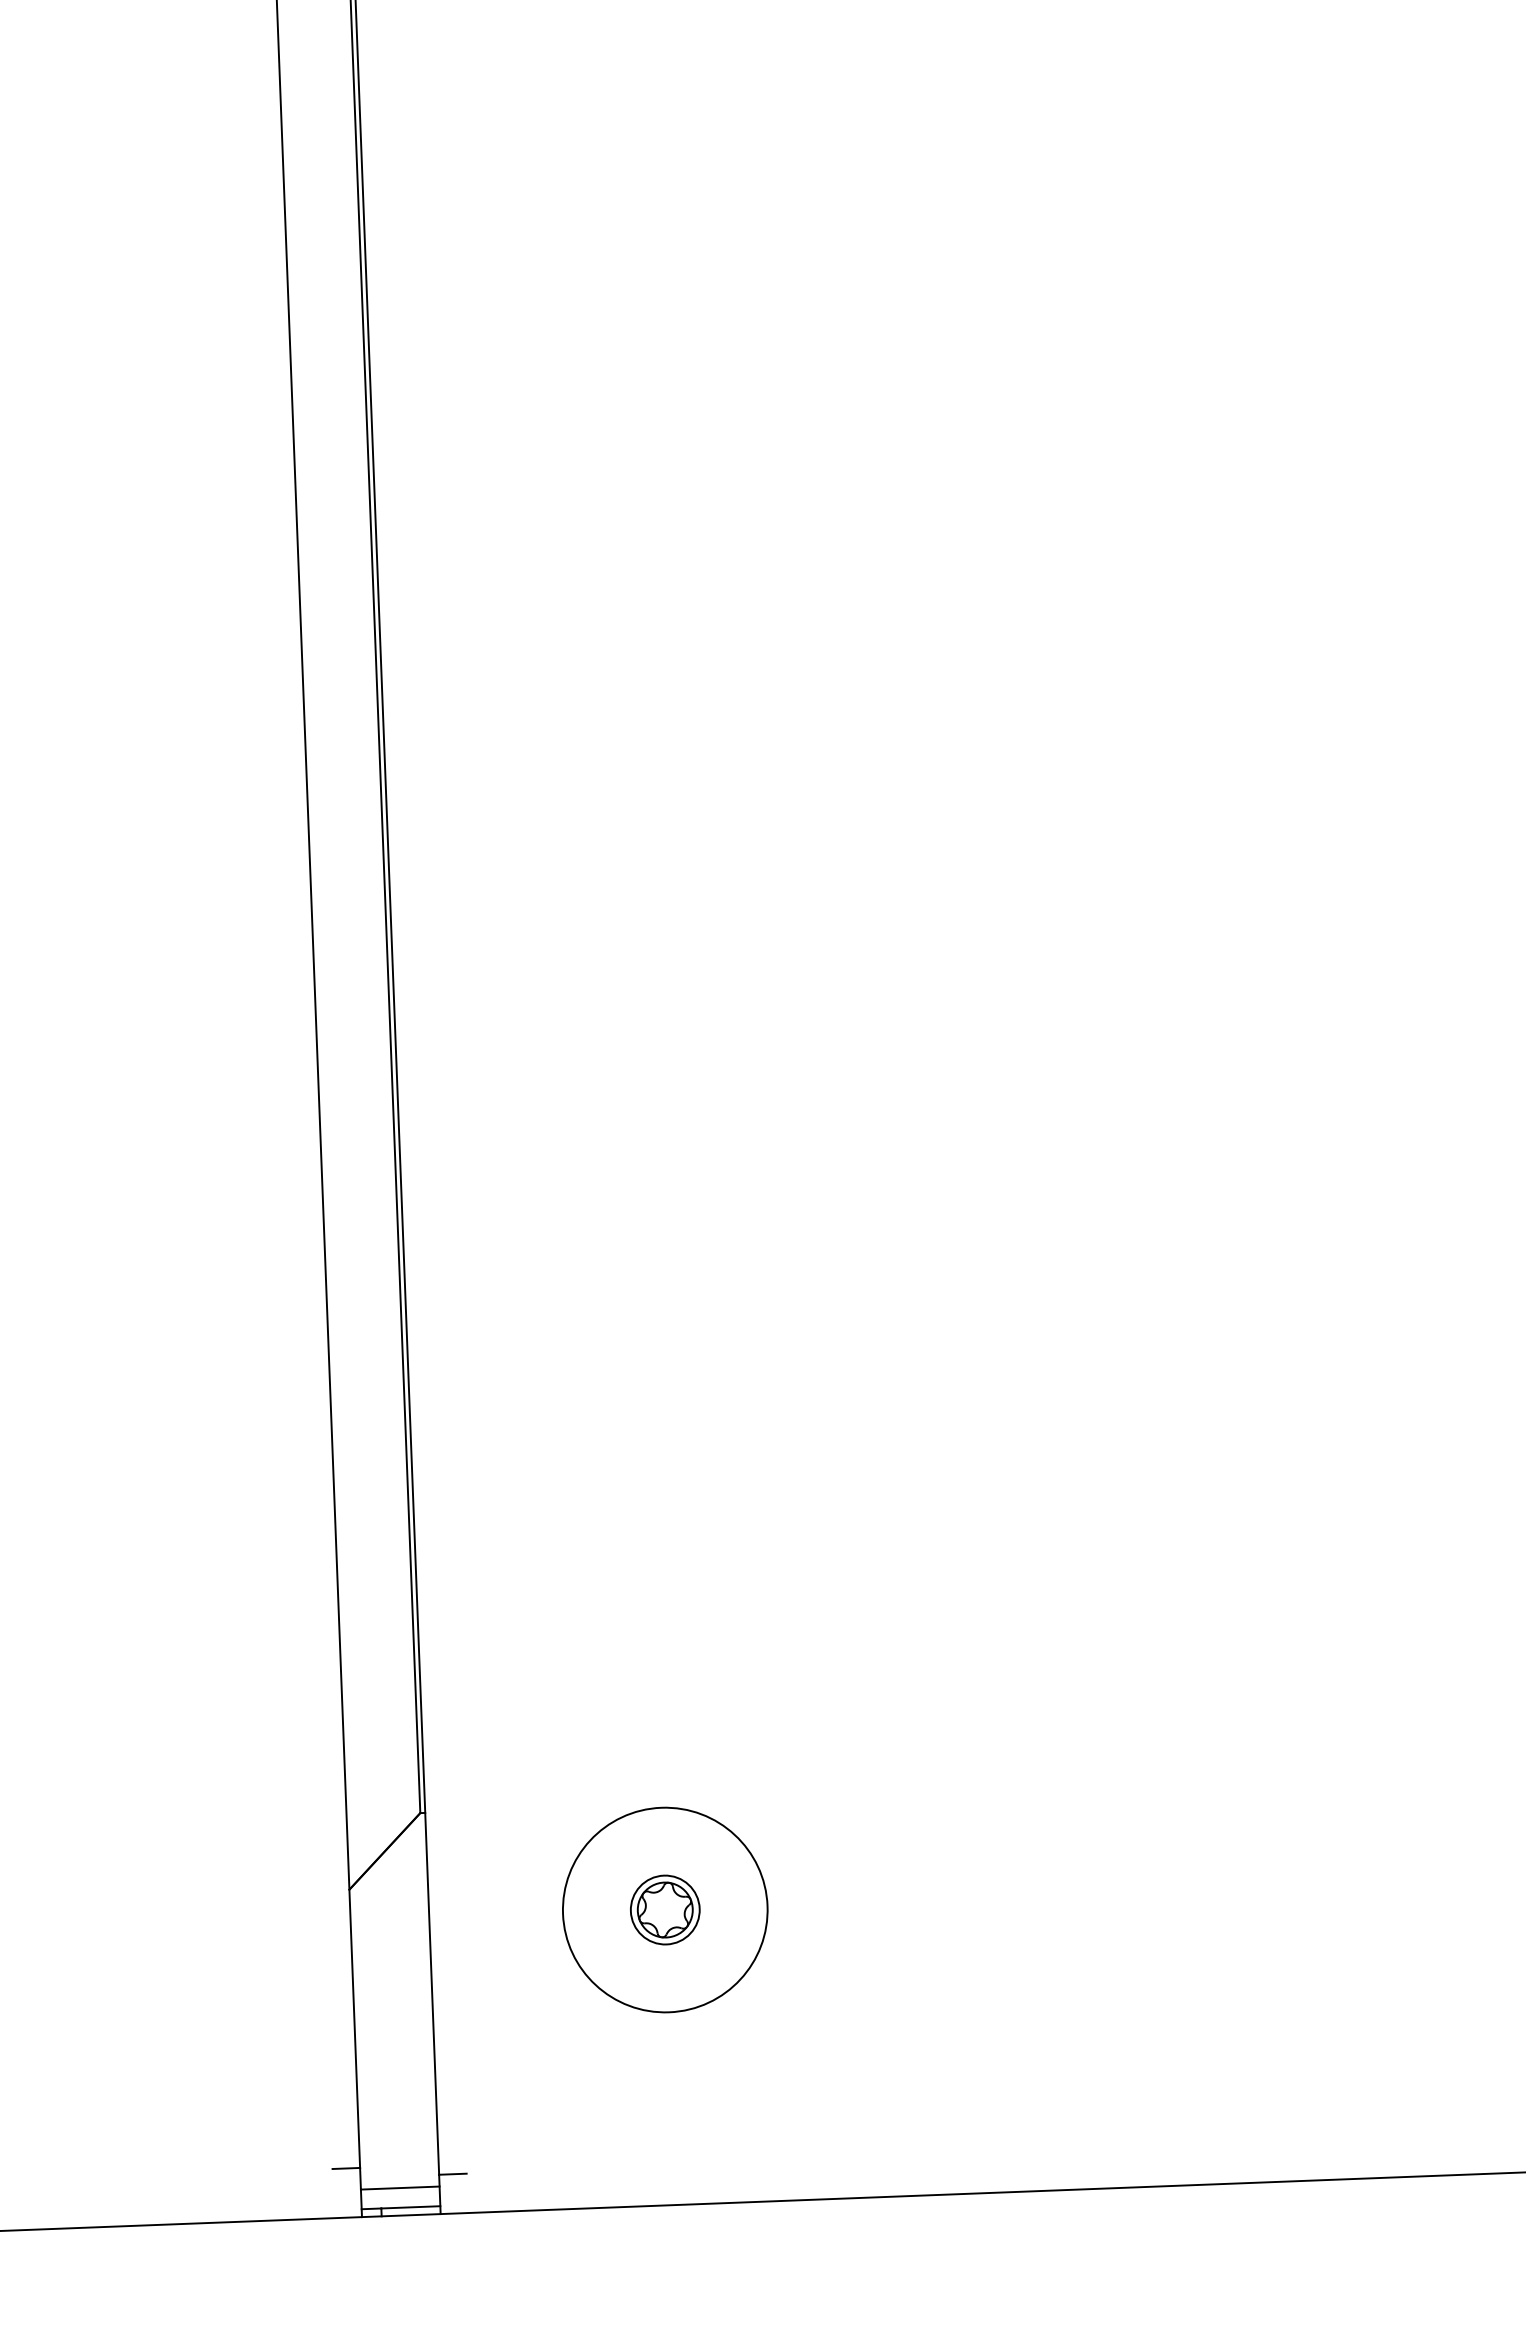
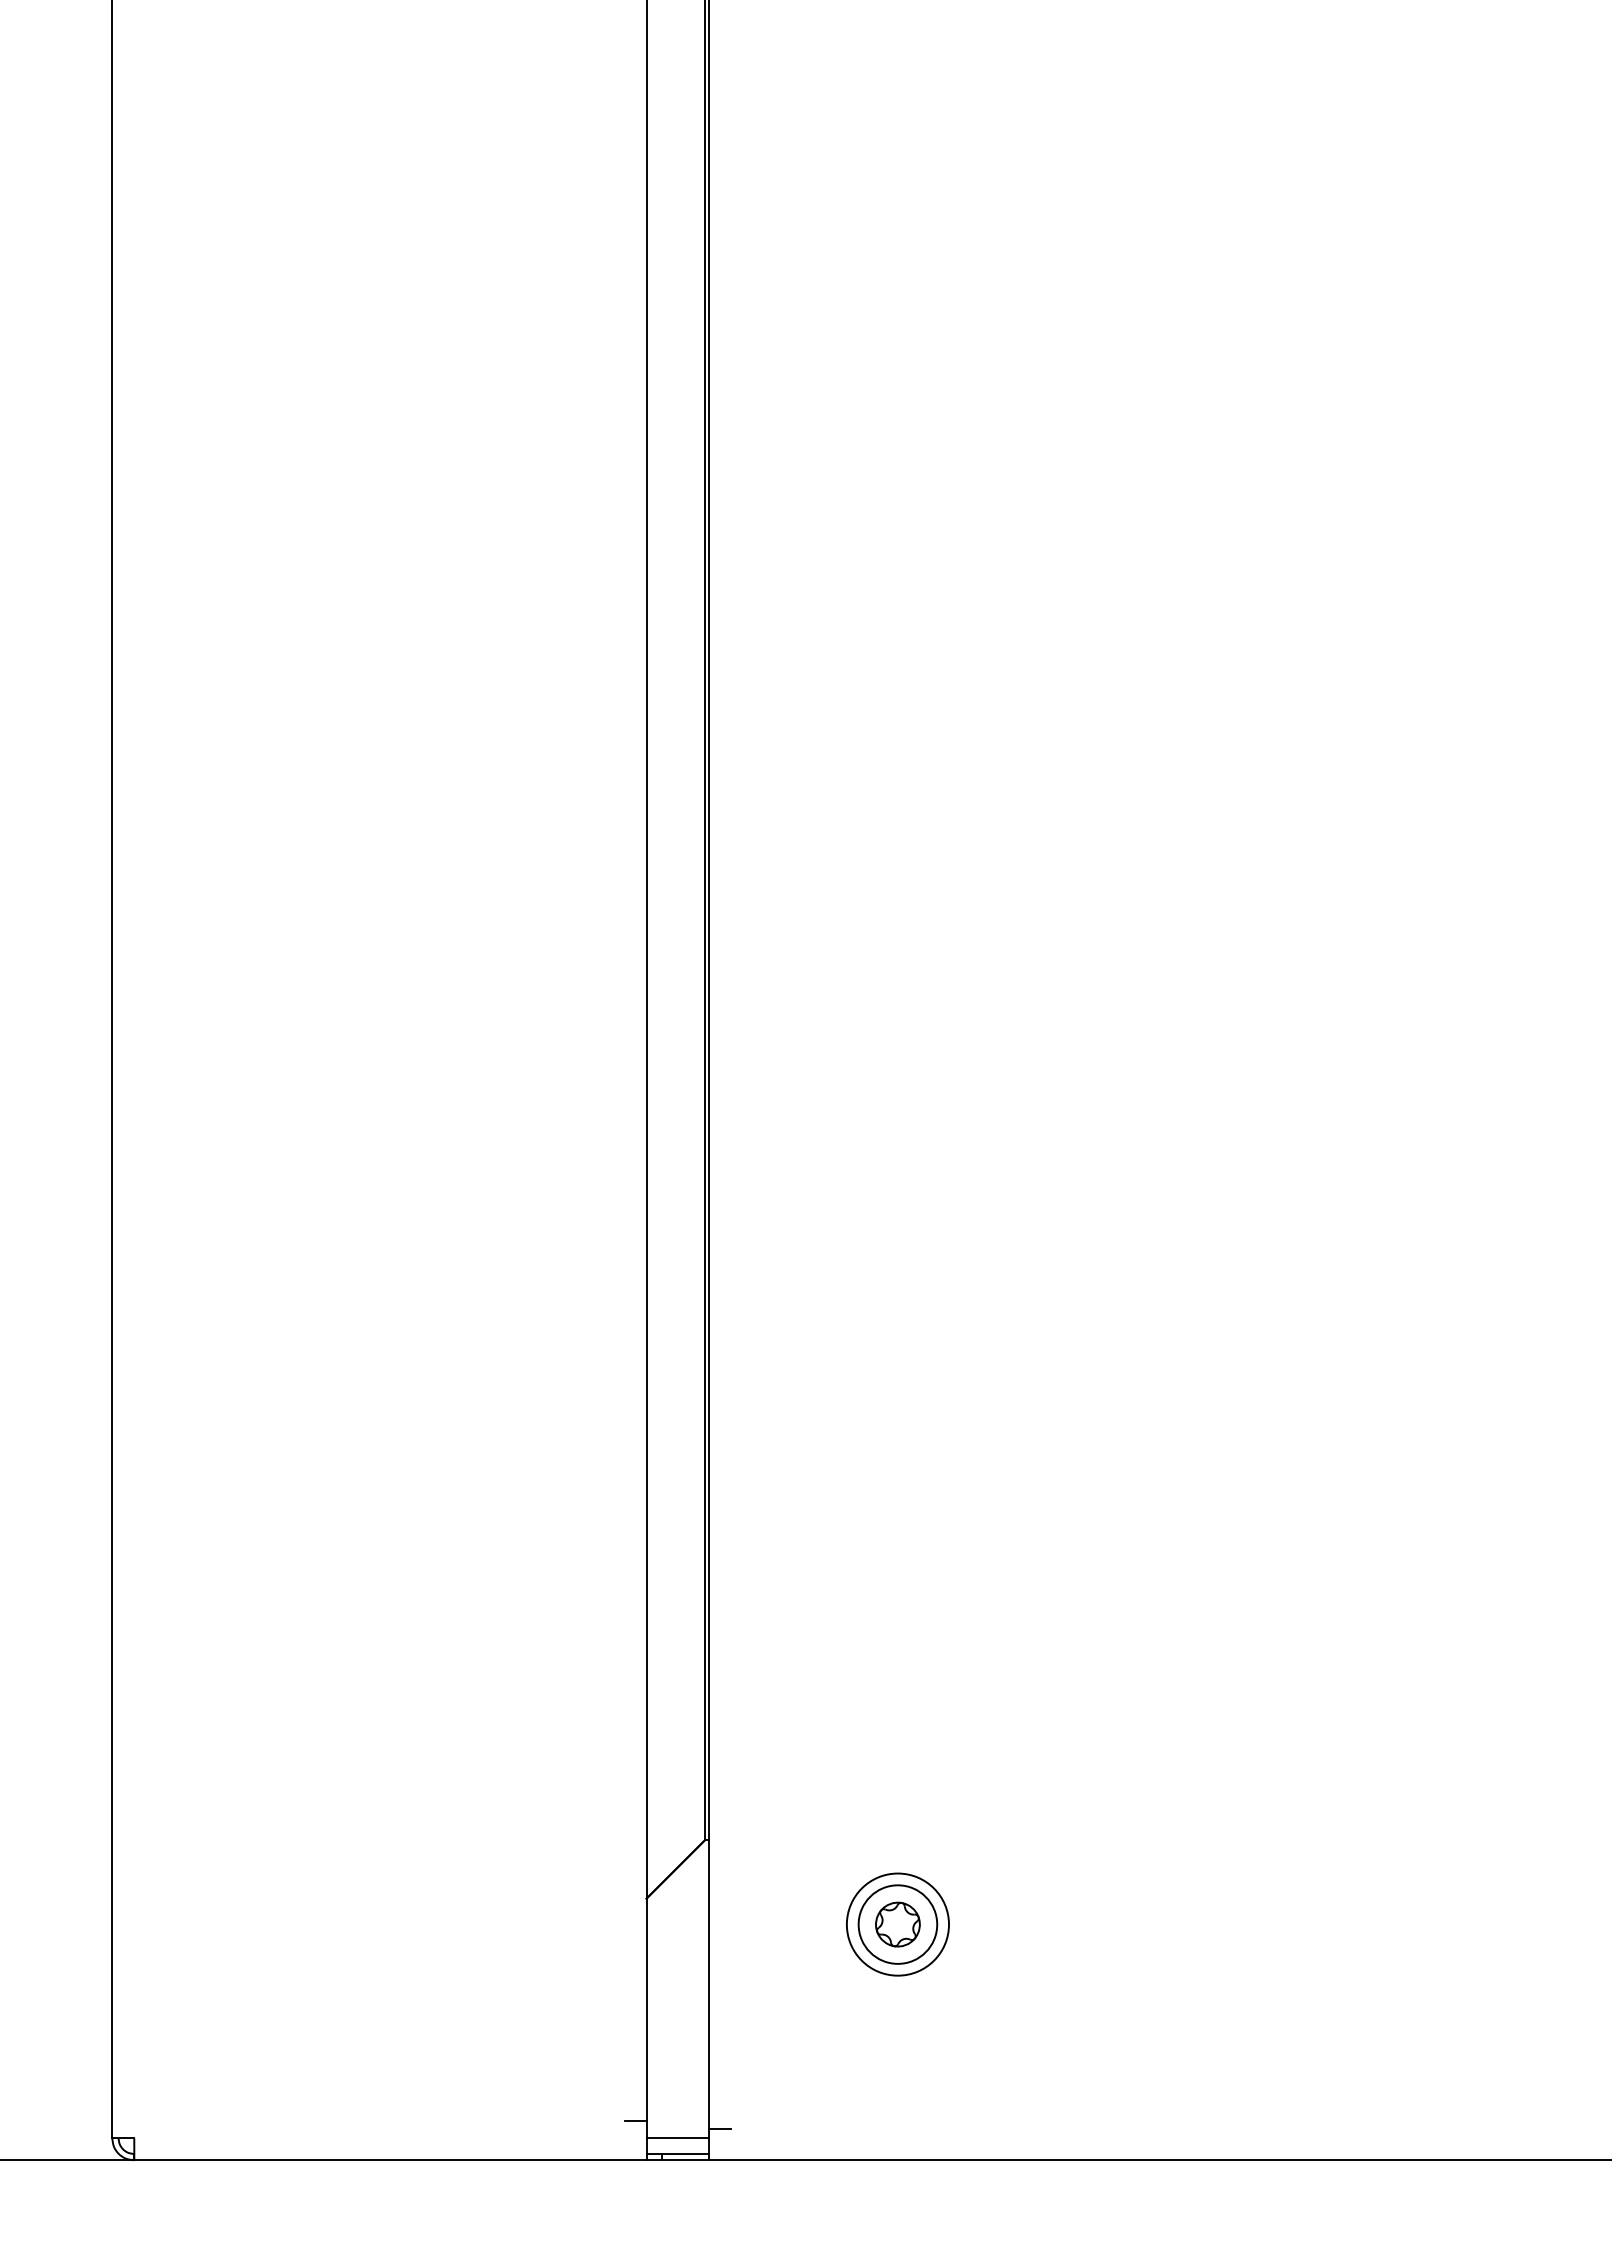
circle: (664, 1909) -> (897, 1924), size x0.62
circle: (664, 1909) -> (897, 1924), size x1.43

